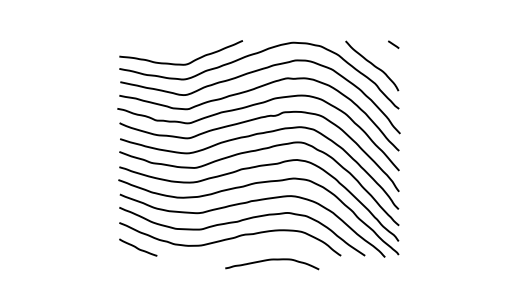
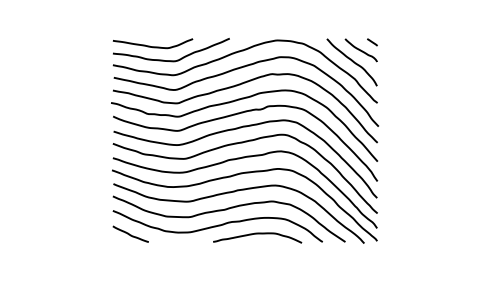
curve: (161, 49) -> (152, 46), added
curve: (381, 53) -> (360, 50), added
curve: (272, 260) -> (257, 234), moved

